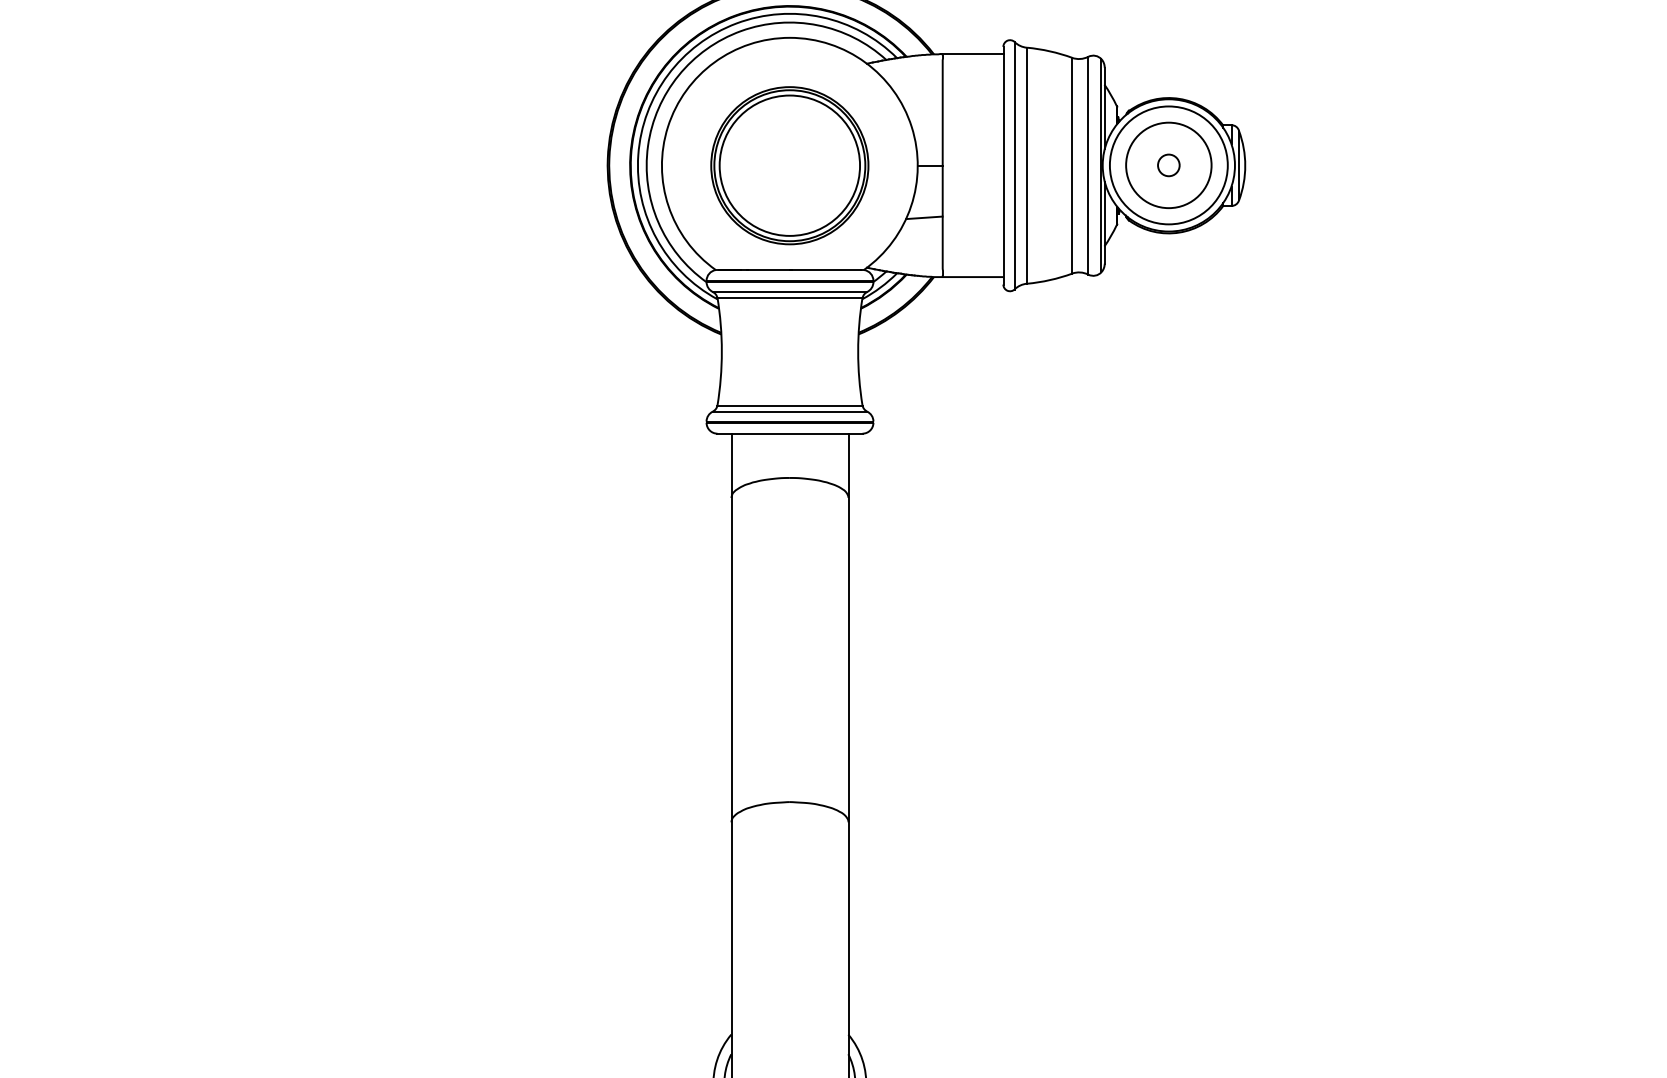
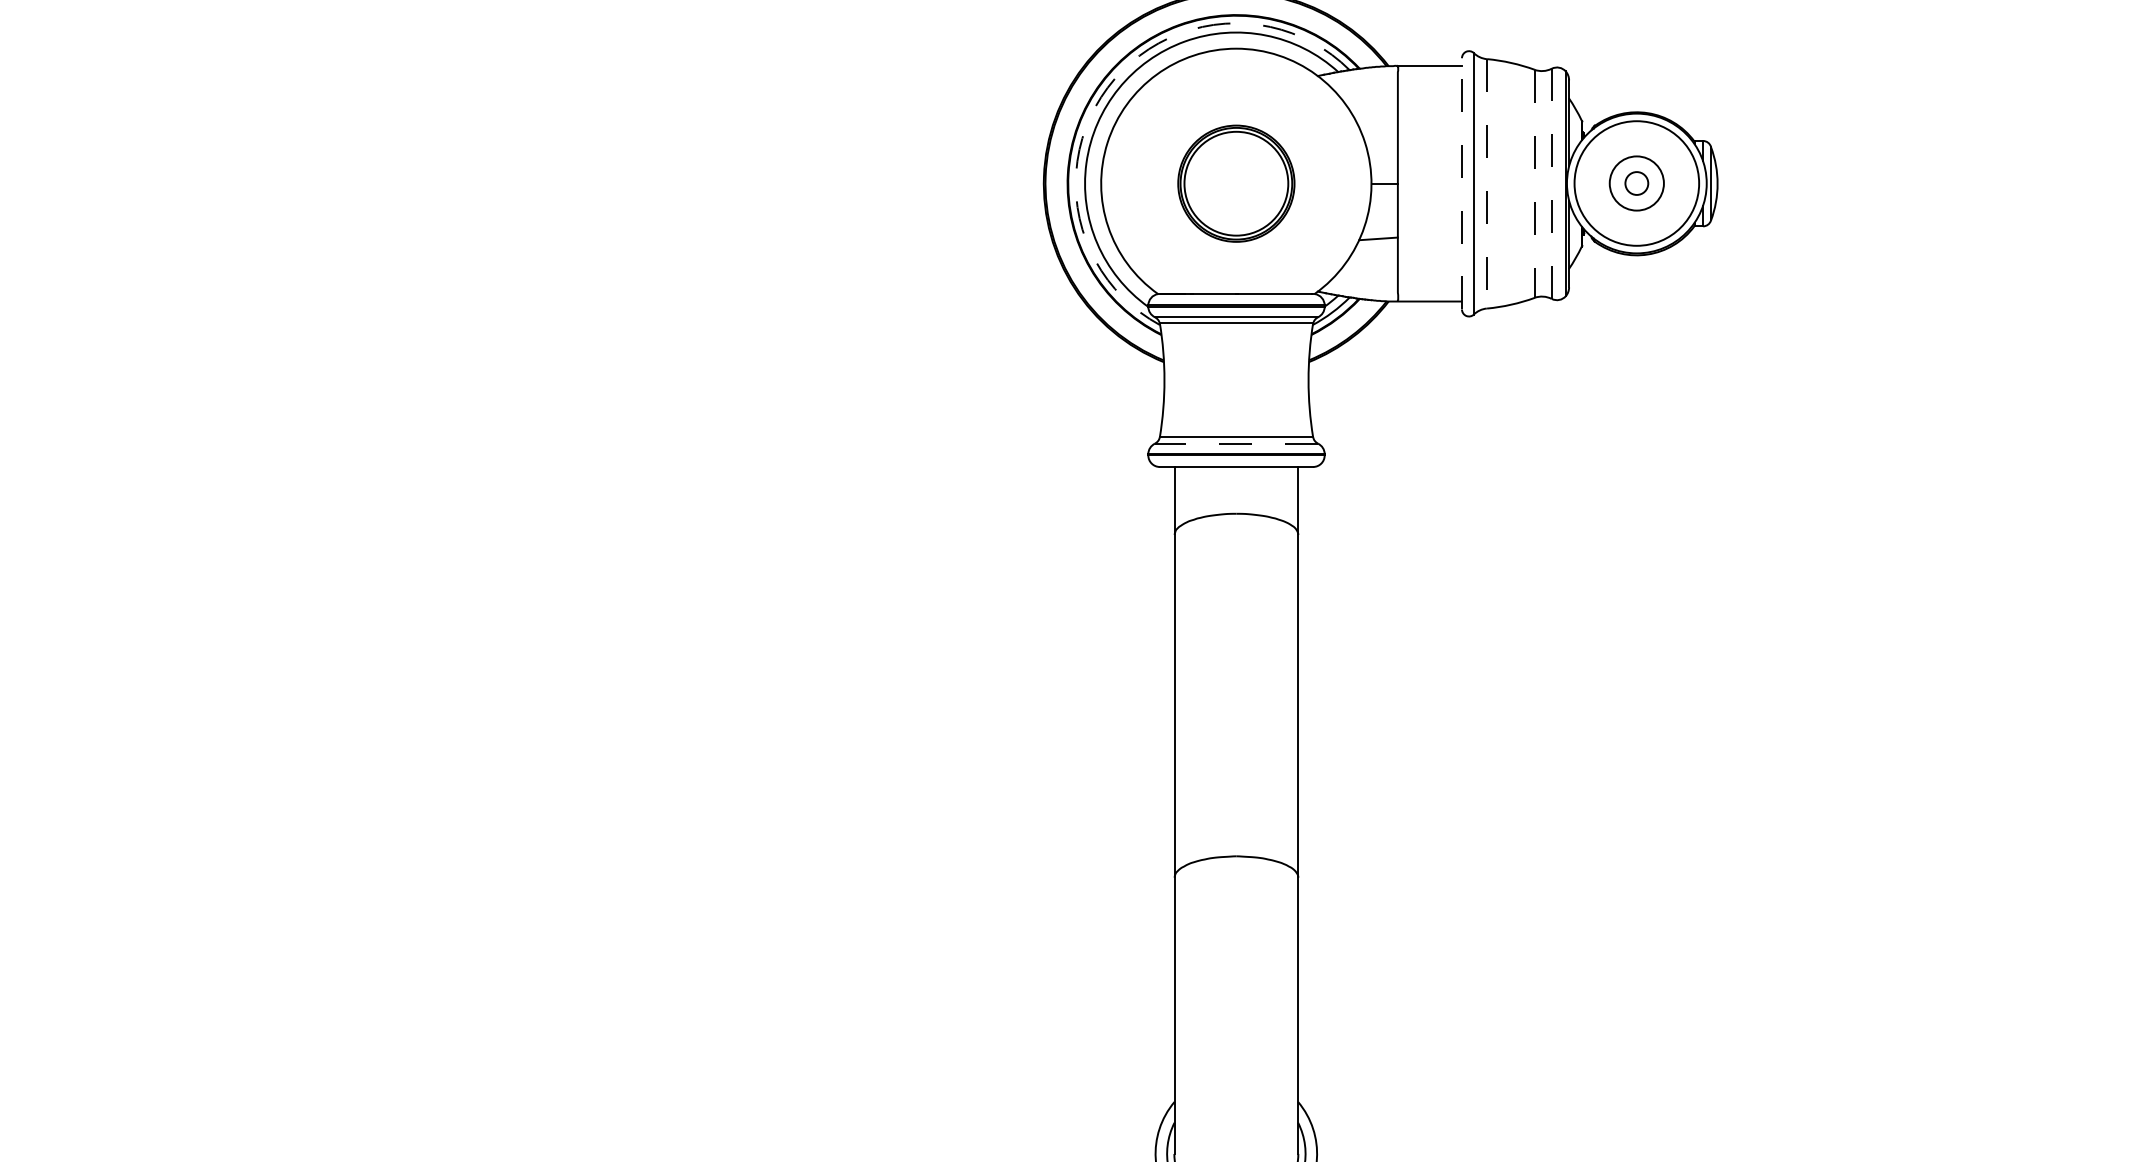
arc: (667, 74) -> (1107, 87), solid -> dashed
part: (789, 165) -> (1236, 183), size x0.7
line: (1003, 165) -> (1462, 183), solid -> dashed
line: (1026, 165) -> (1486, 183), solid -> dashed
circle: (1168, 165) -> (1636, 183), size x0.6
line: (1071, 166) -> (1534, 184), solid -> dashed
line: (1088, 166) -> (1551, 184), solid -> dashed
line: (789, 411) -> (1235, 443), solid -> dashed

